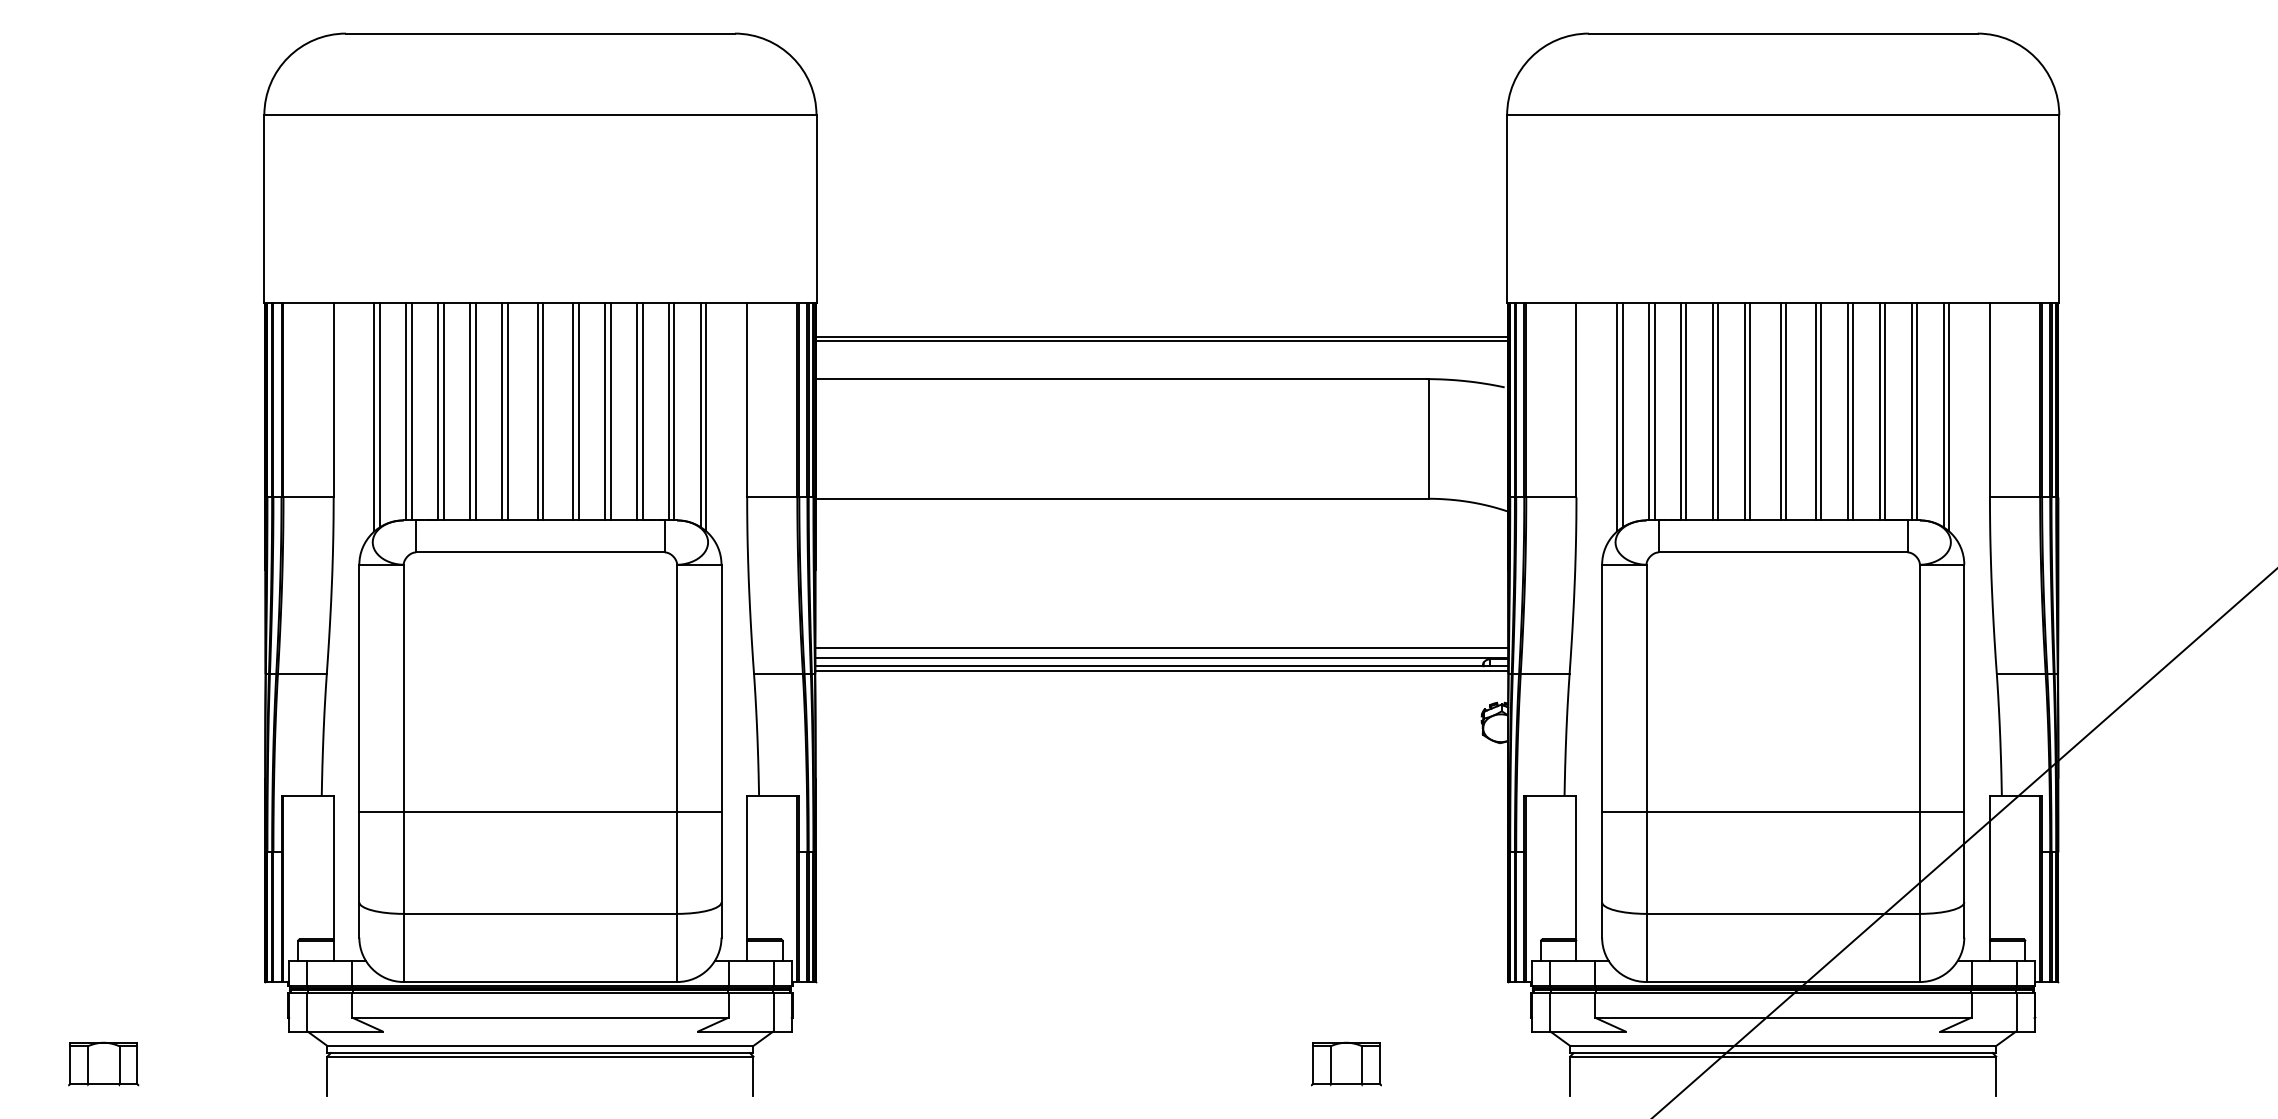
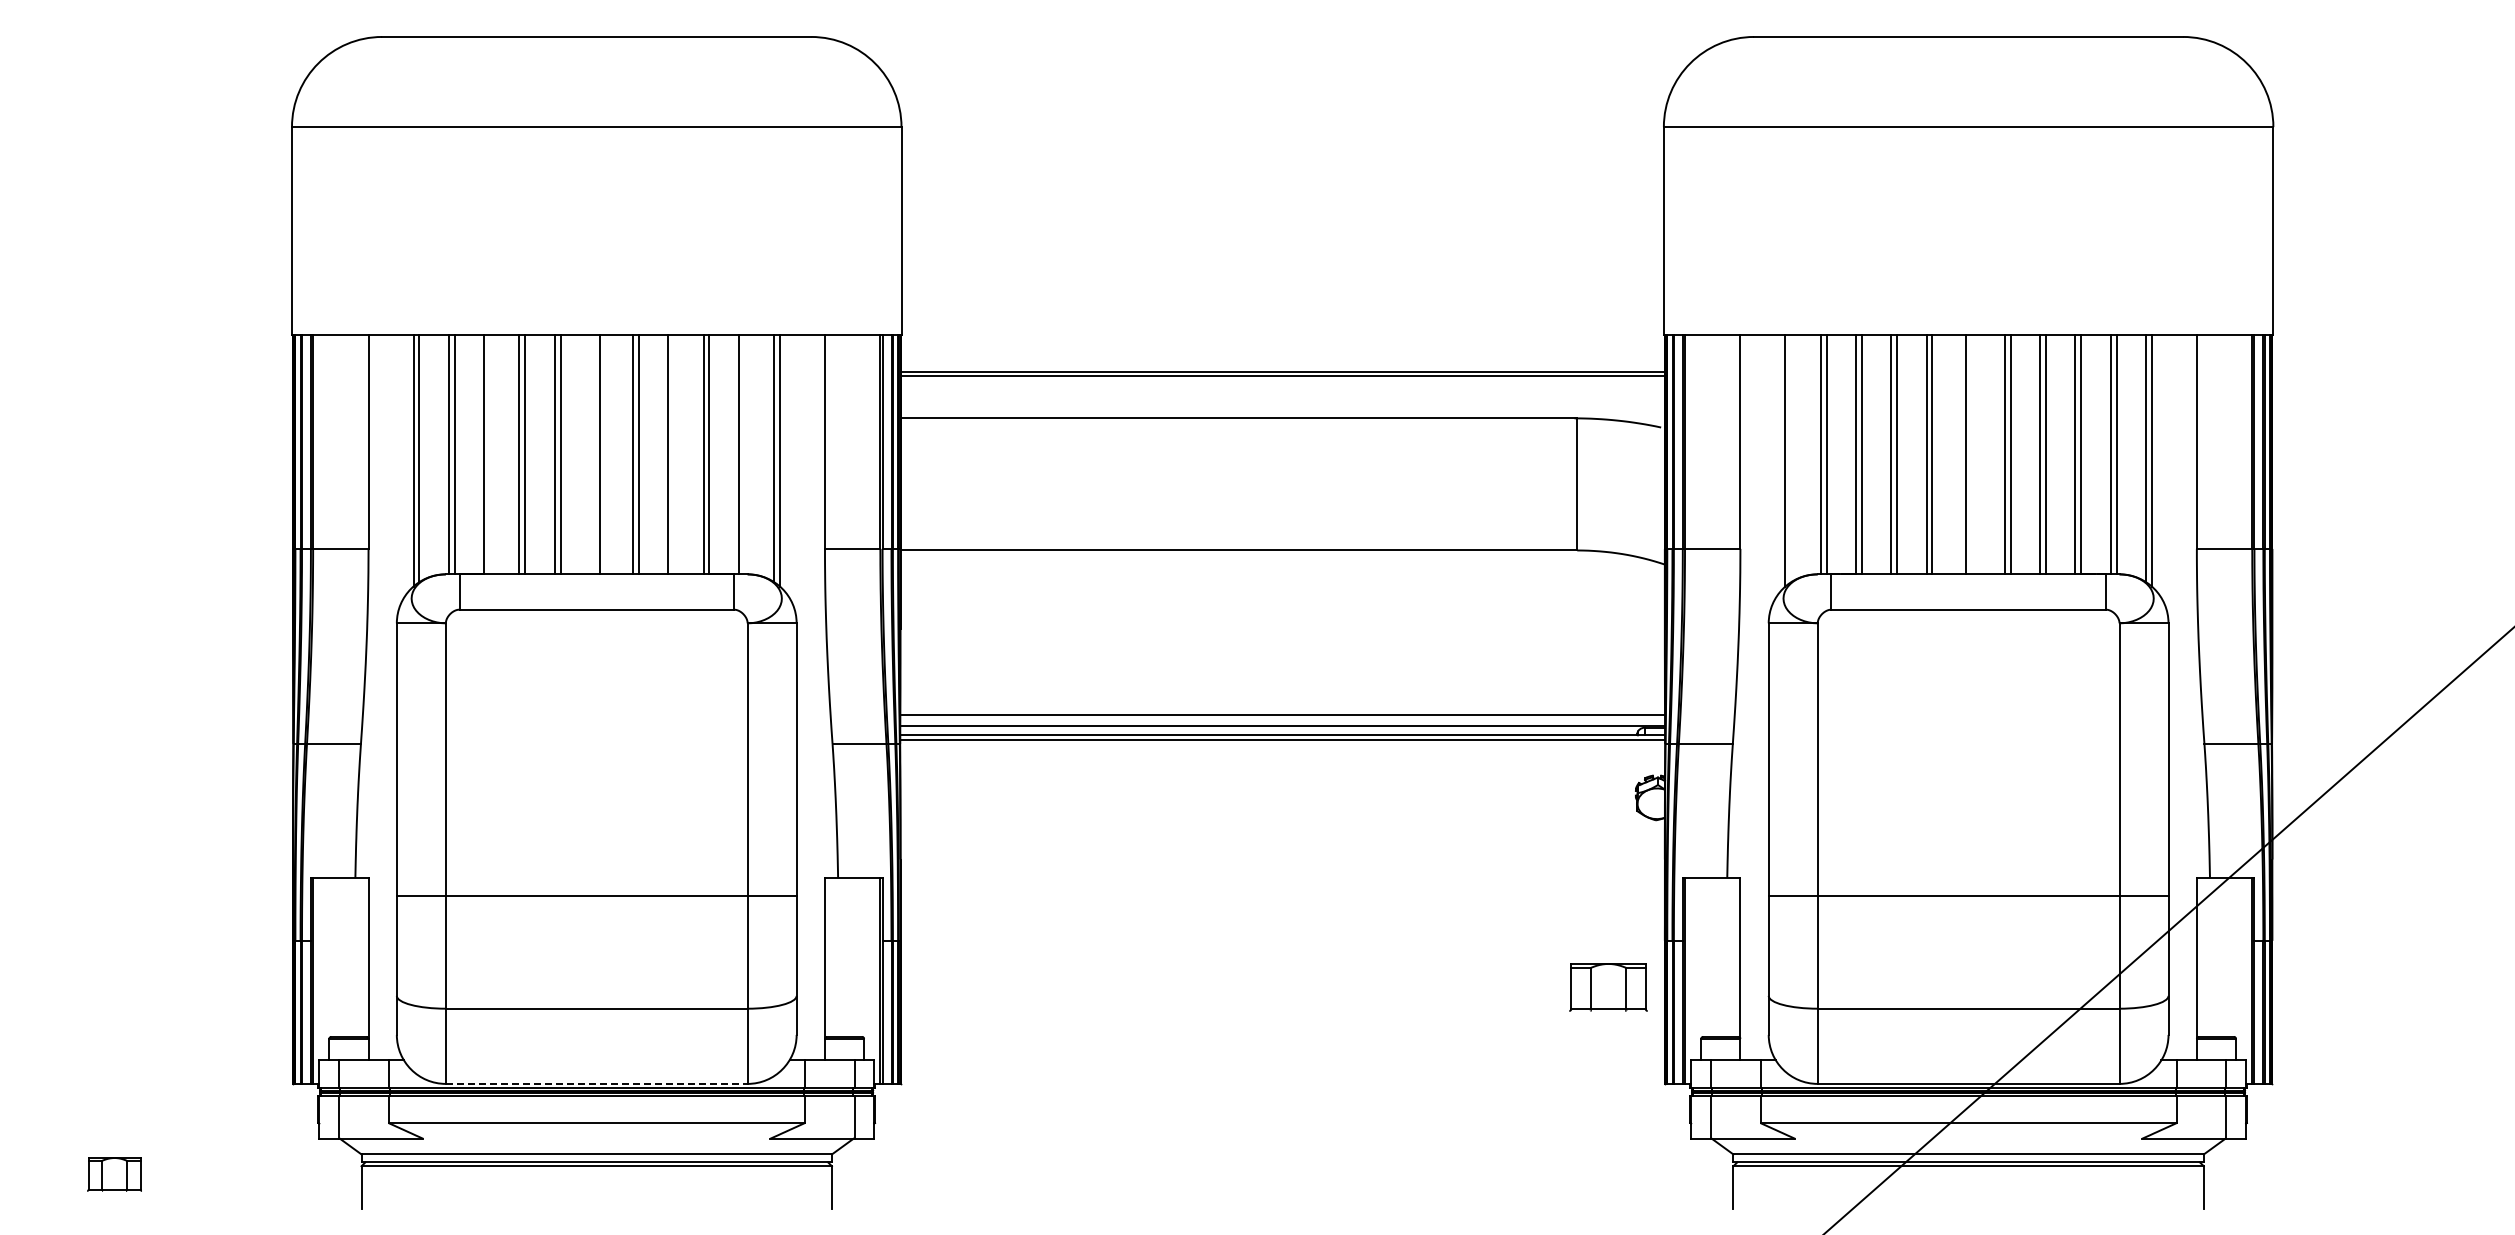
line: (443, 411) -> (489, 454), removed
line: (537, 411) -> (593, 454), removed
line: (610, 411) -> (674, 454), removed
line: (674, 411) -> (744, 454), removed
line: (1785, 411) -> (1971, 454), removed
line: (1622, 415) -> (1791, 458), removed
line: (540, 981) -> (596, 1083), solid -> dashed
part: (103, 1064) -> (114, 1174), size x0.7
part: (1346, 1064) -> (1608, 987), moved

